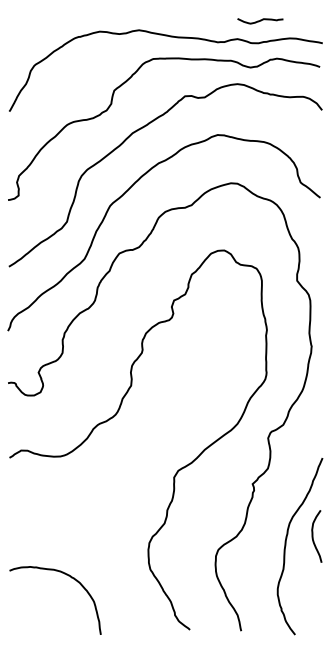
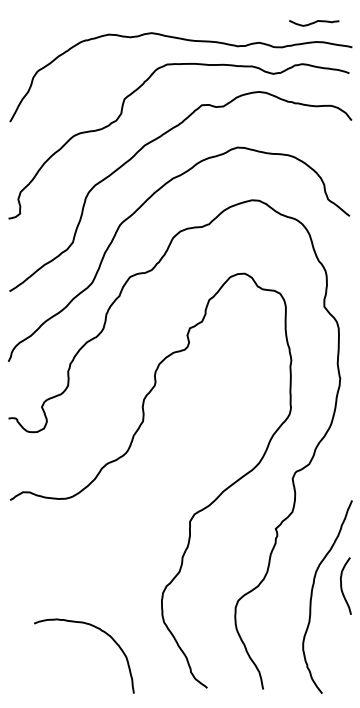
curve: (260, 21) -> (314, 23), moved
curve: (71, 578) -> (101, 631), moved

